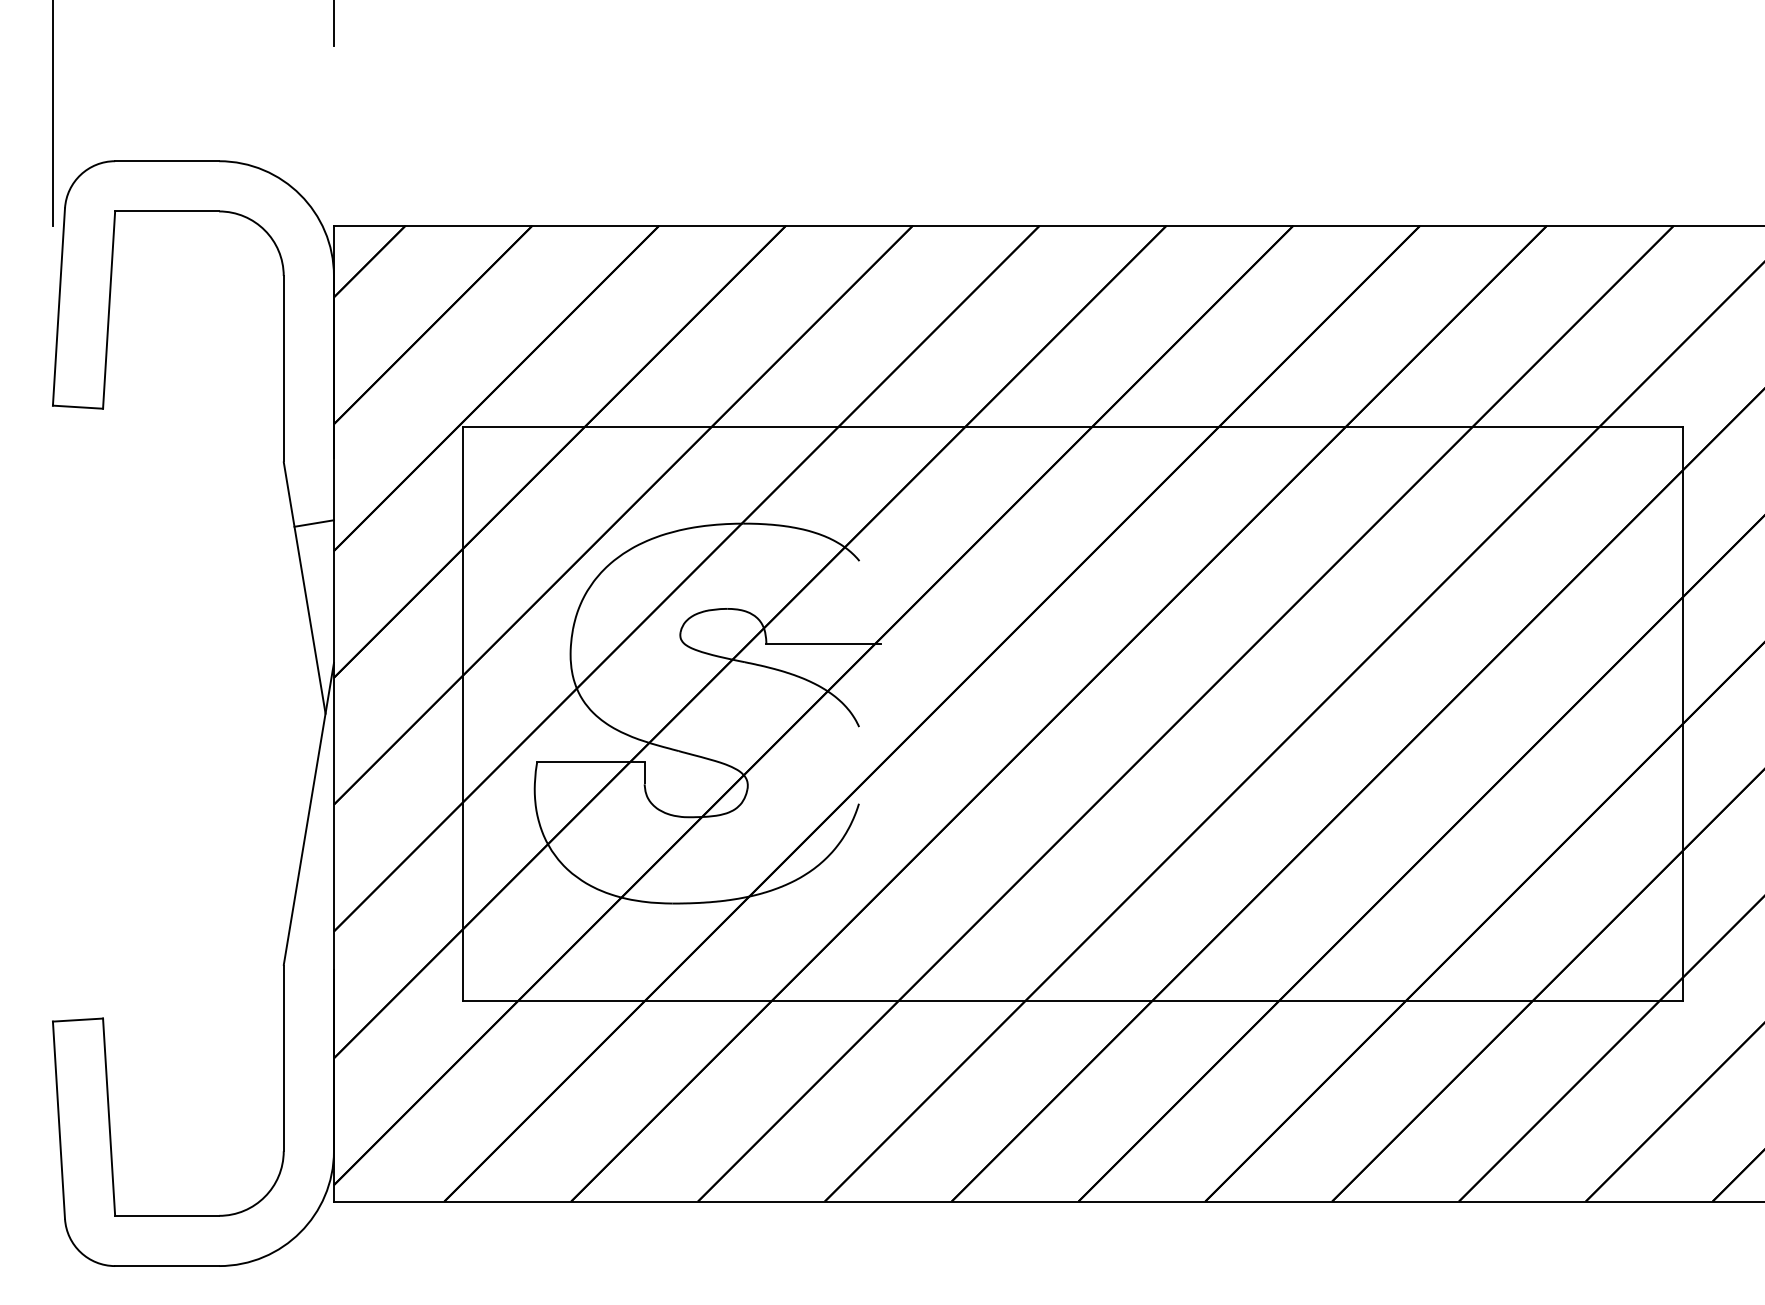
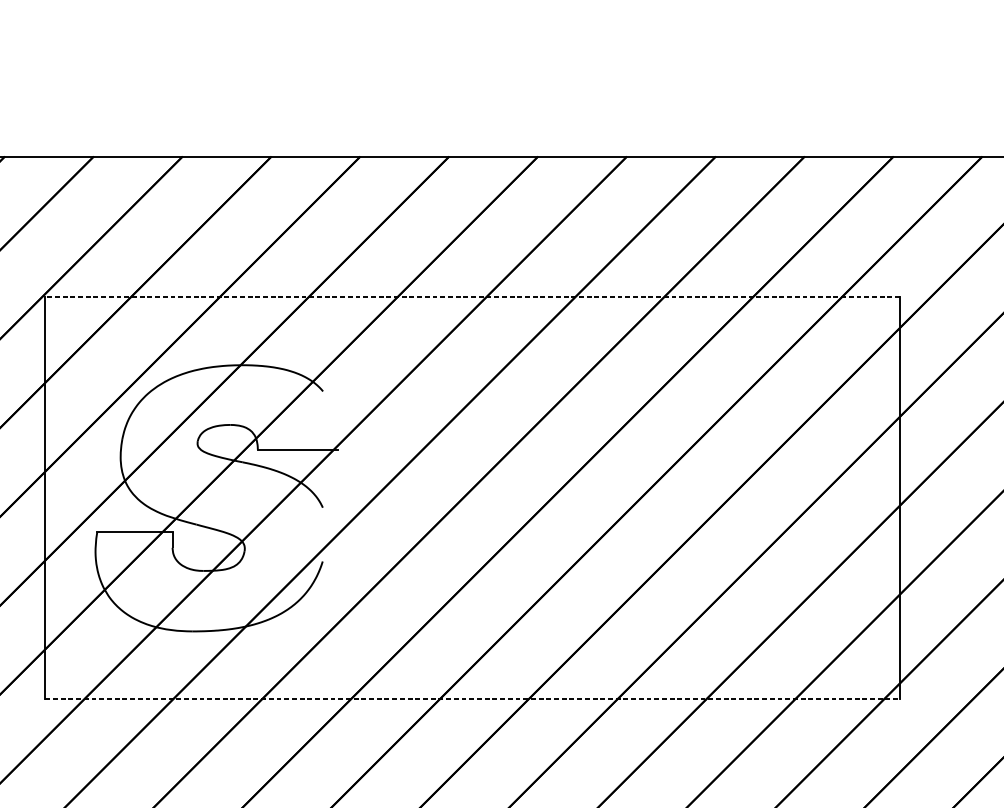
line: (1072, 426) -> (472, 297), solid -> dashed
line: (1072, 1000) -> (472, 699), solid -> dashed

